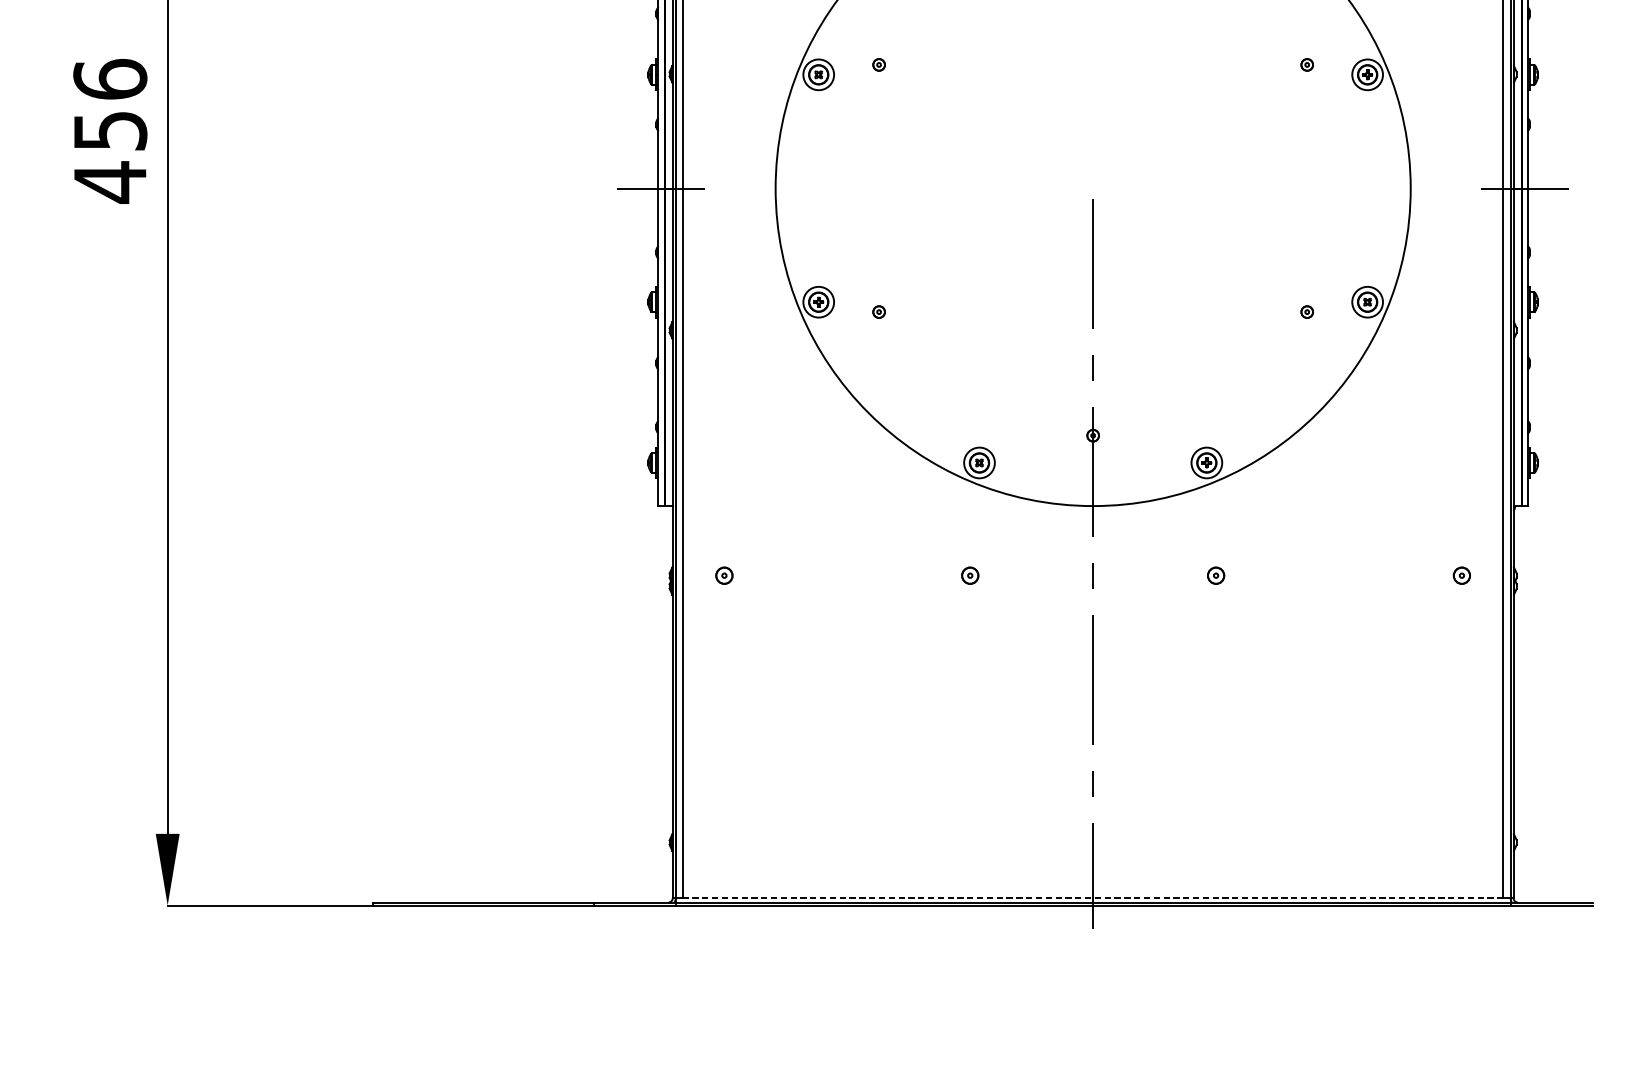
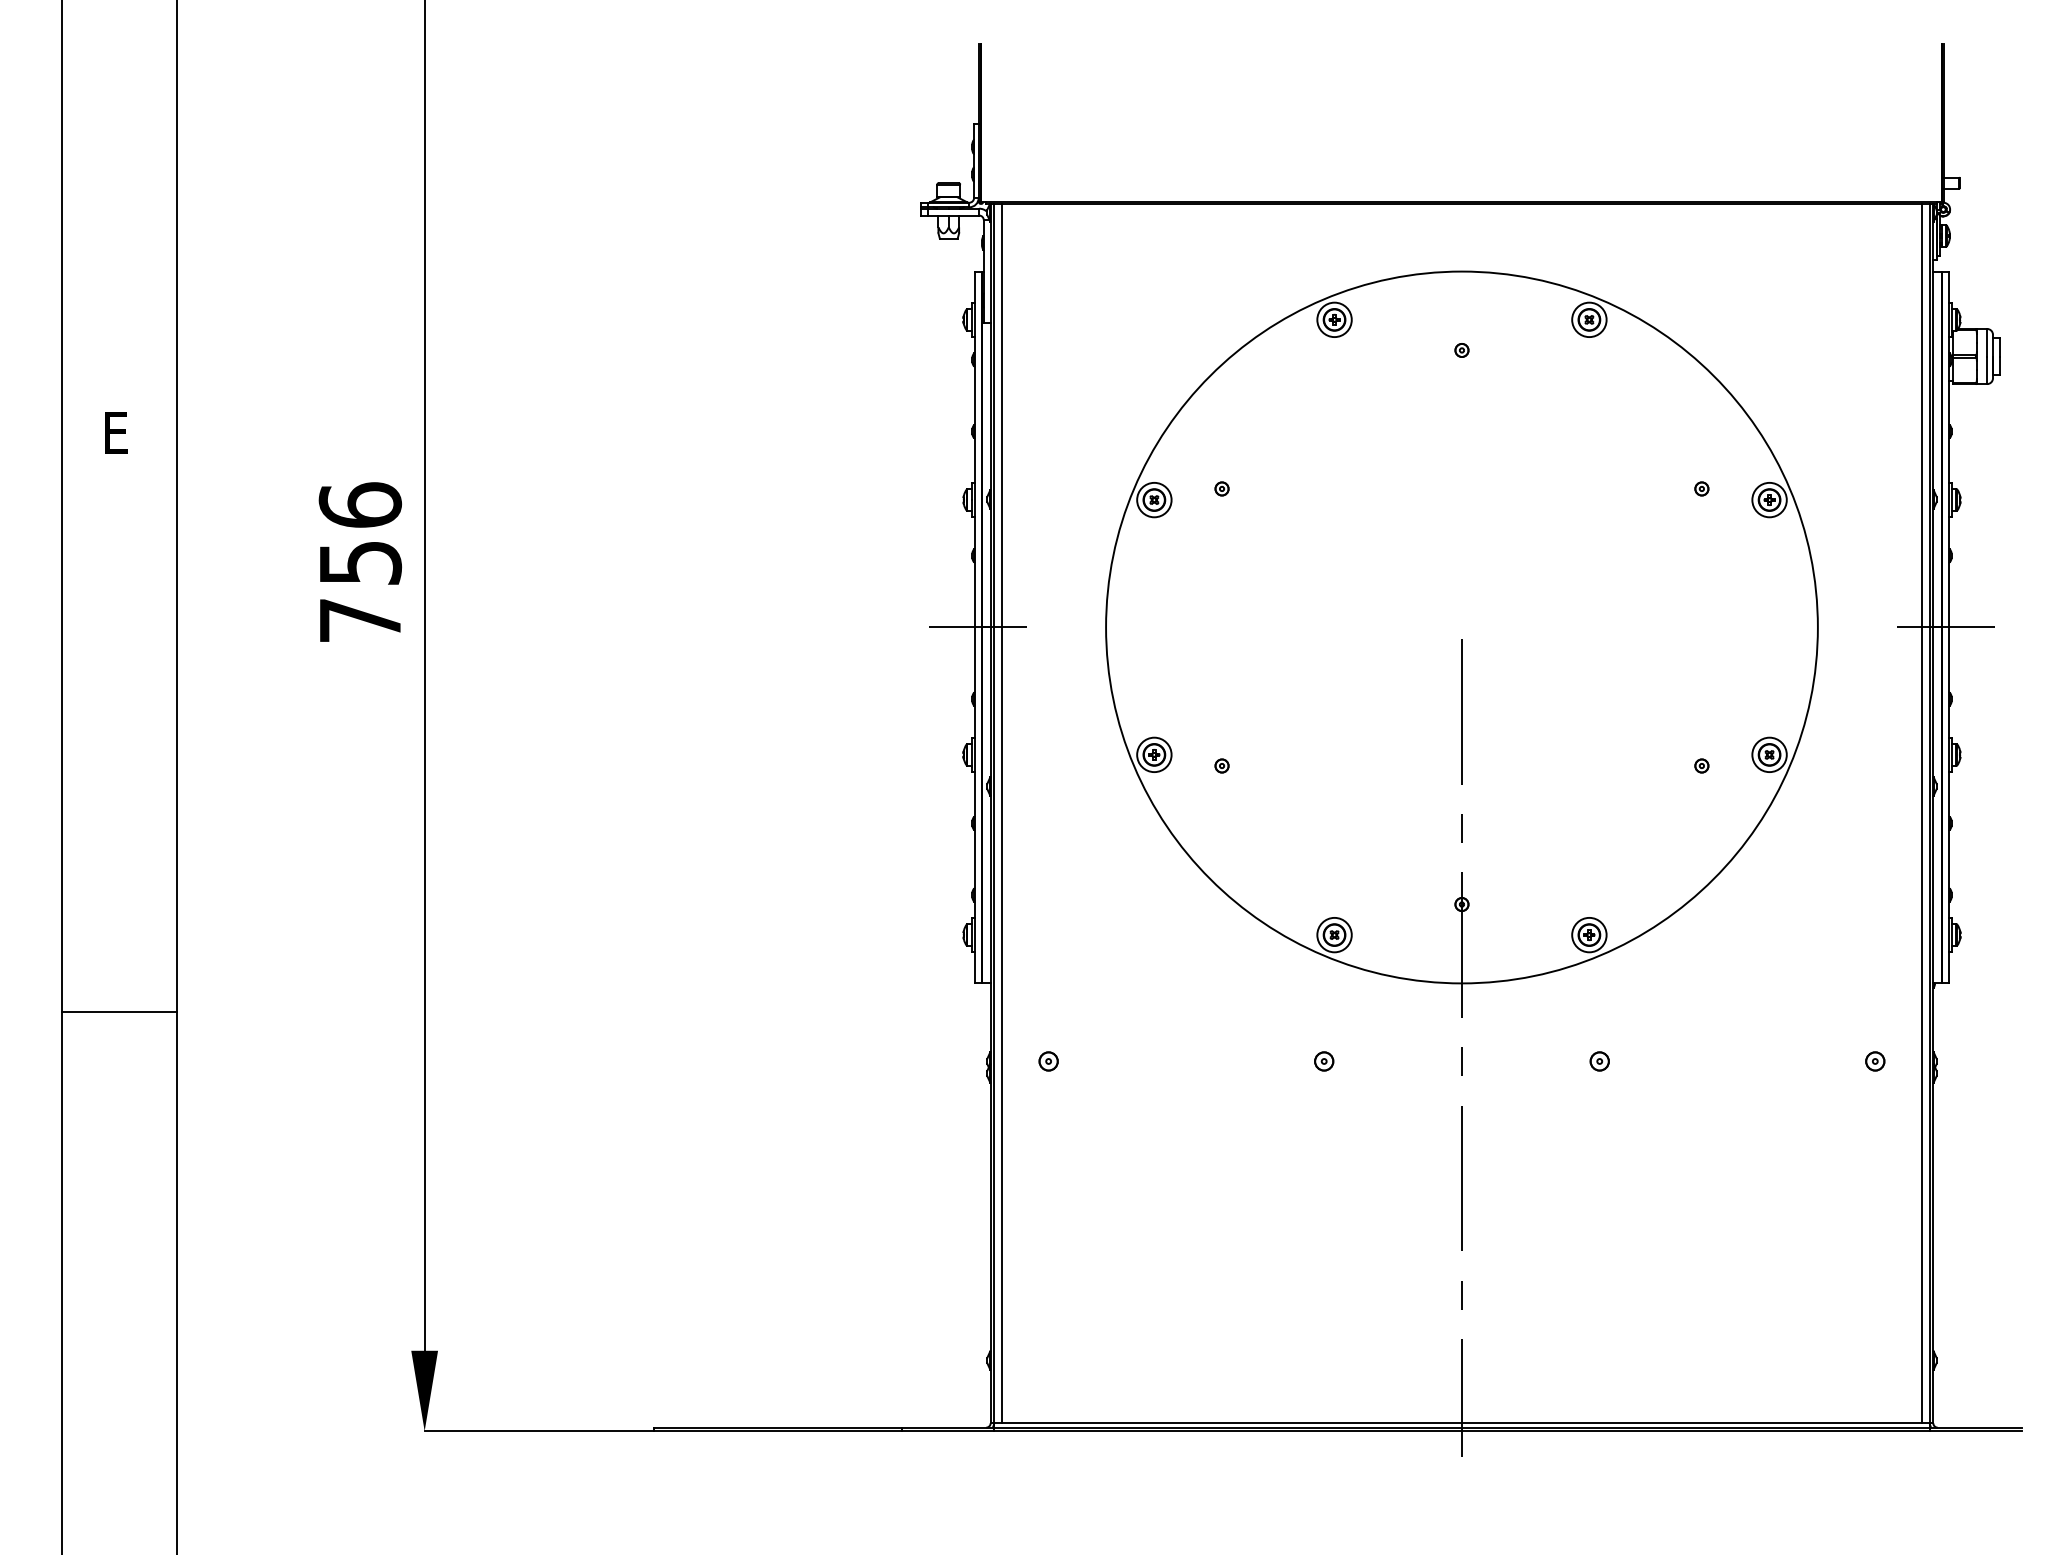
text: (110, 182) -> (360, 620), 456 -> 756
line: (1092, 898) -> (1461, 1423), dashed -> solid

